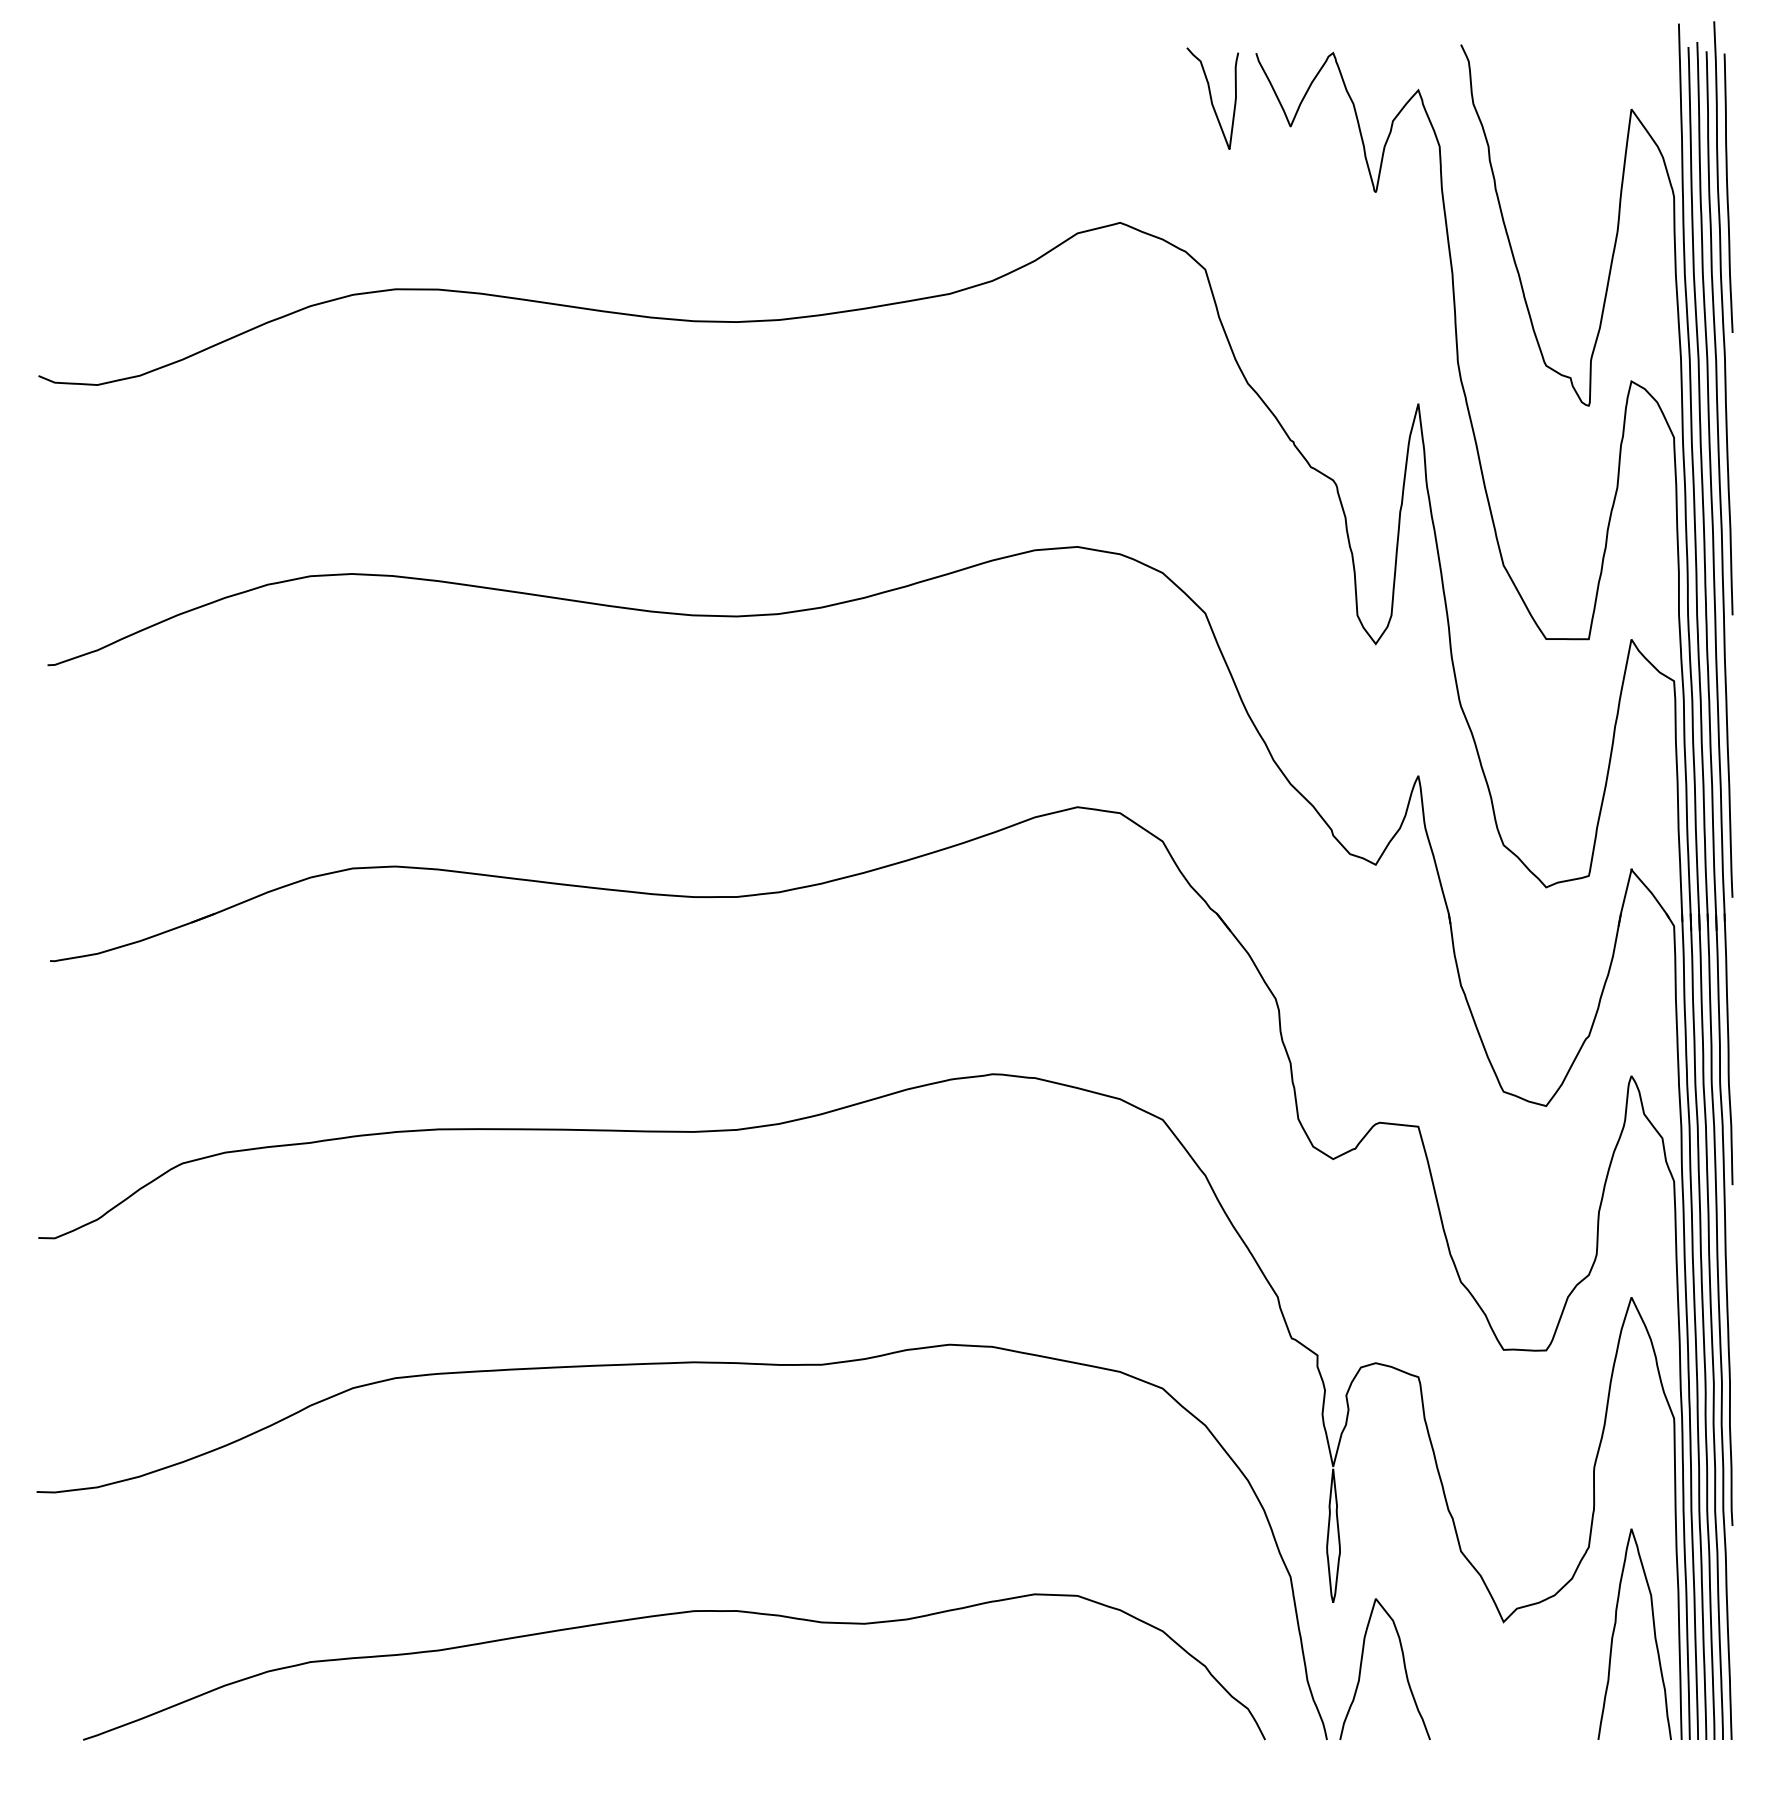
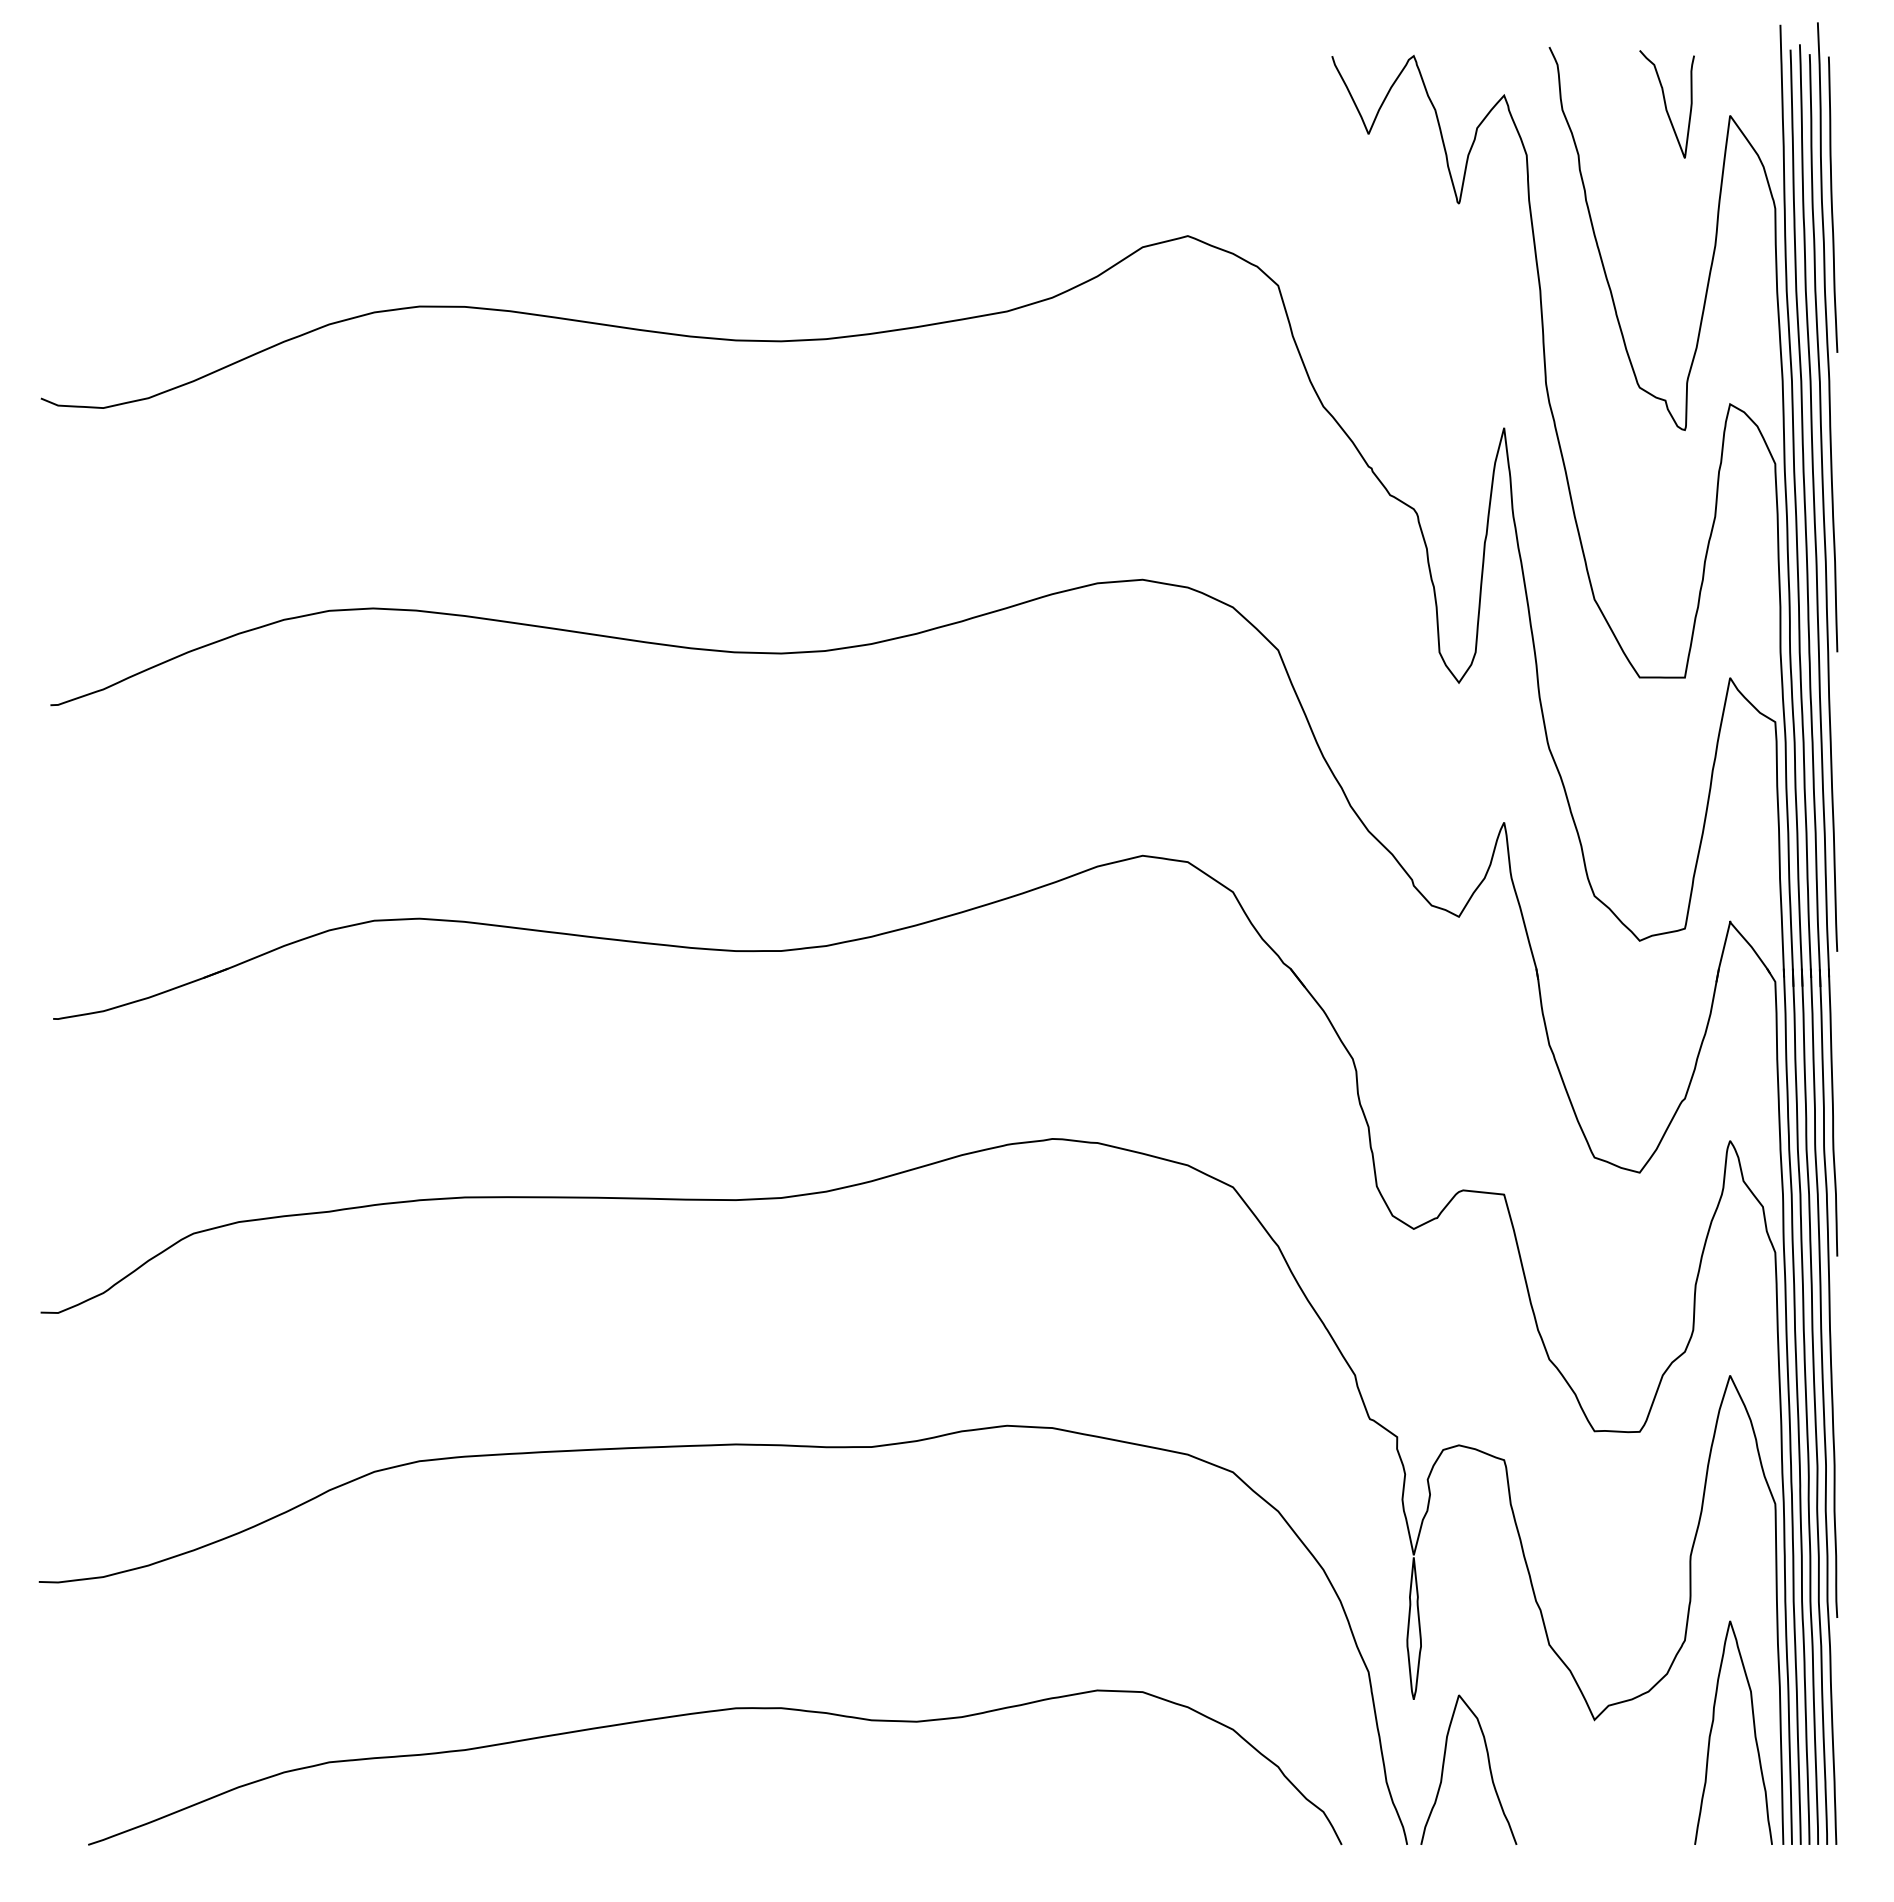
curve: (1212, 98) -> (1666, 104), moved

